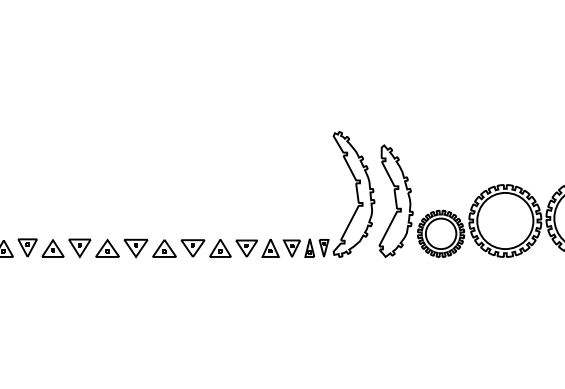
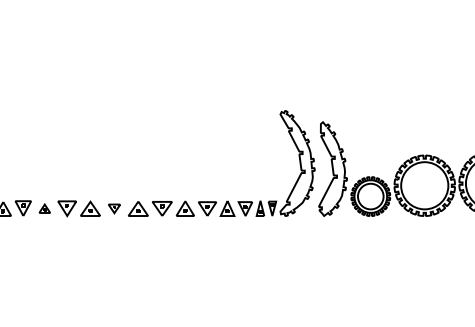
part: (52, 248) -> (44, 208), size x0.6
part: (136, 248) -> (114, 208), size x0.6

